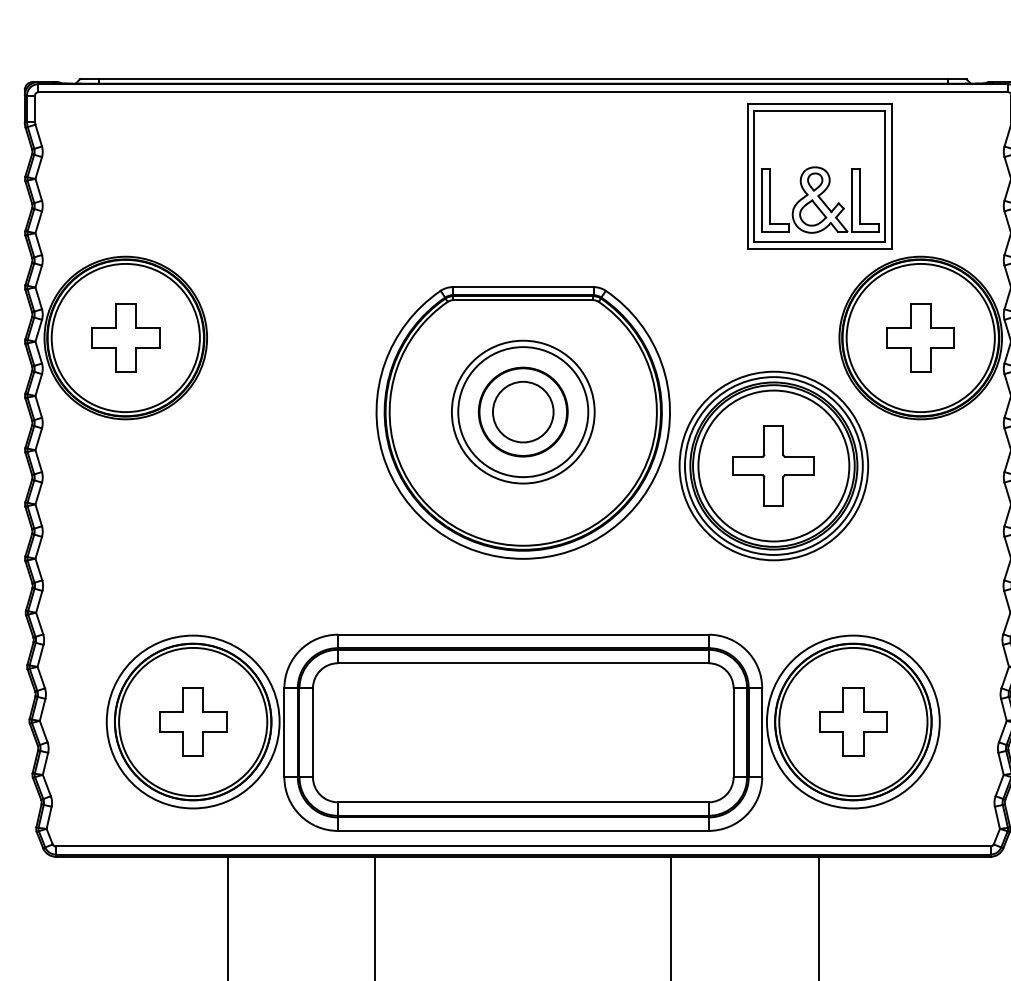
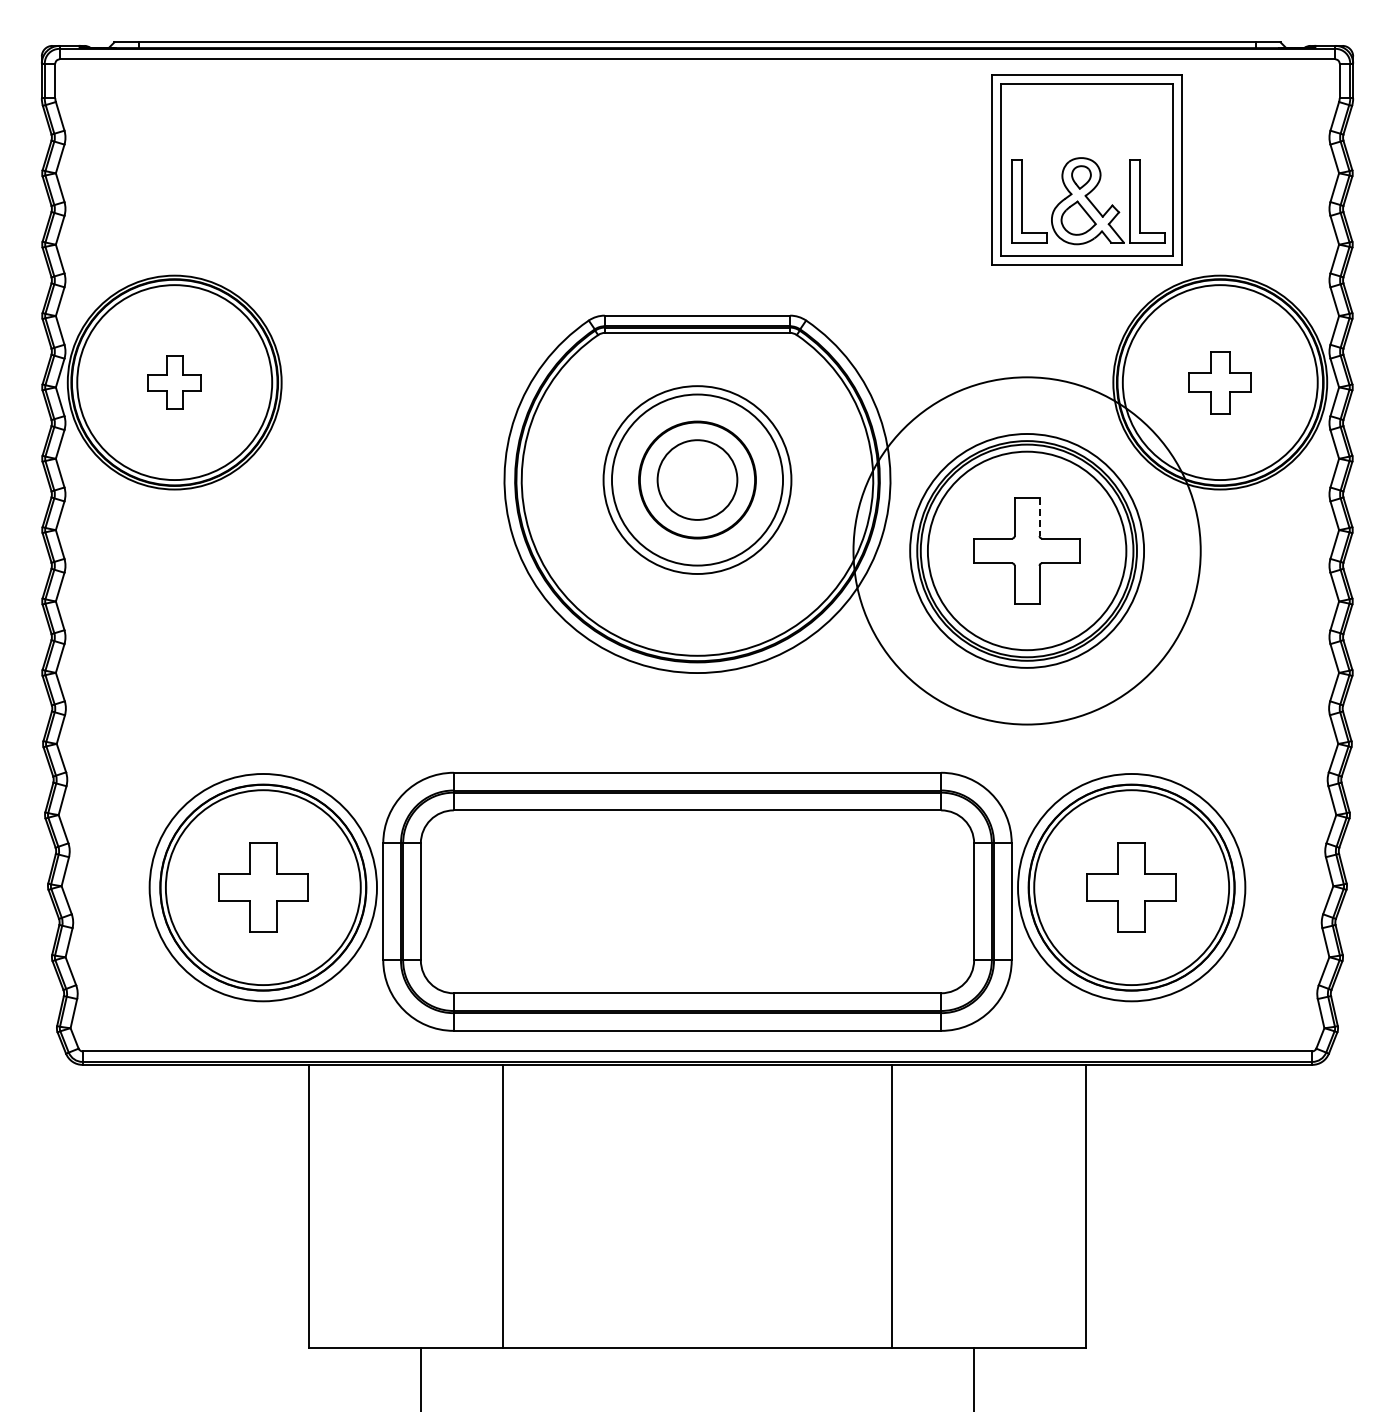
part: (125, 337) -> (174, 382), size x0.6
part: (920, 337) -> (1220, 382), size x0.7
line: (783, 440) -> (1039, 517), solid -> dashed
circle: (774, 465) -> (1027, 550), size x1.4

